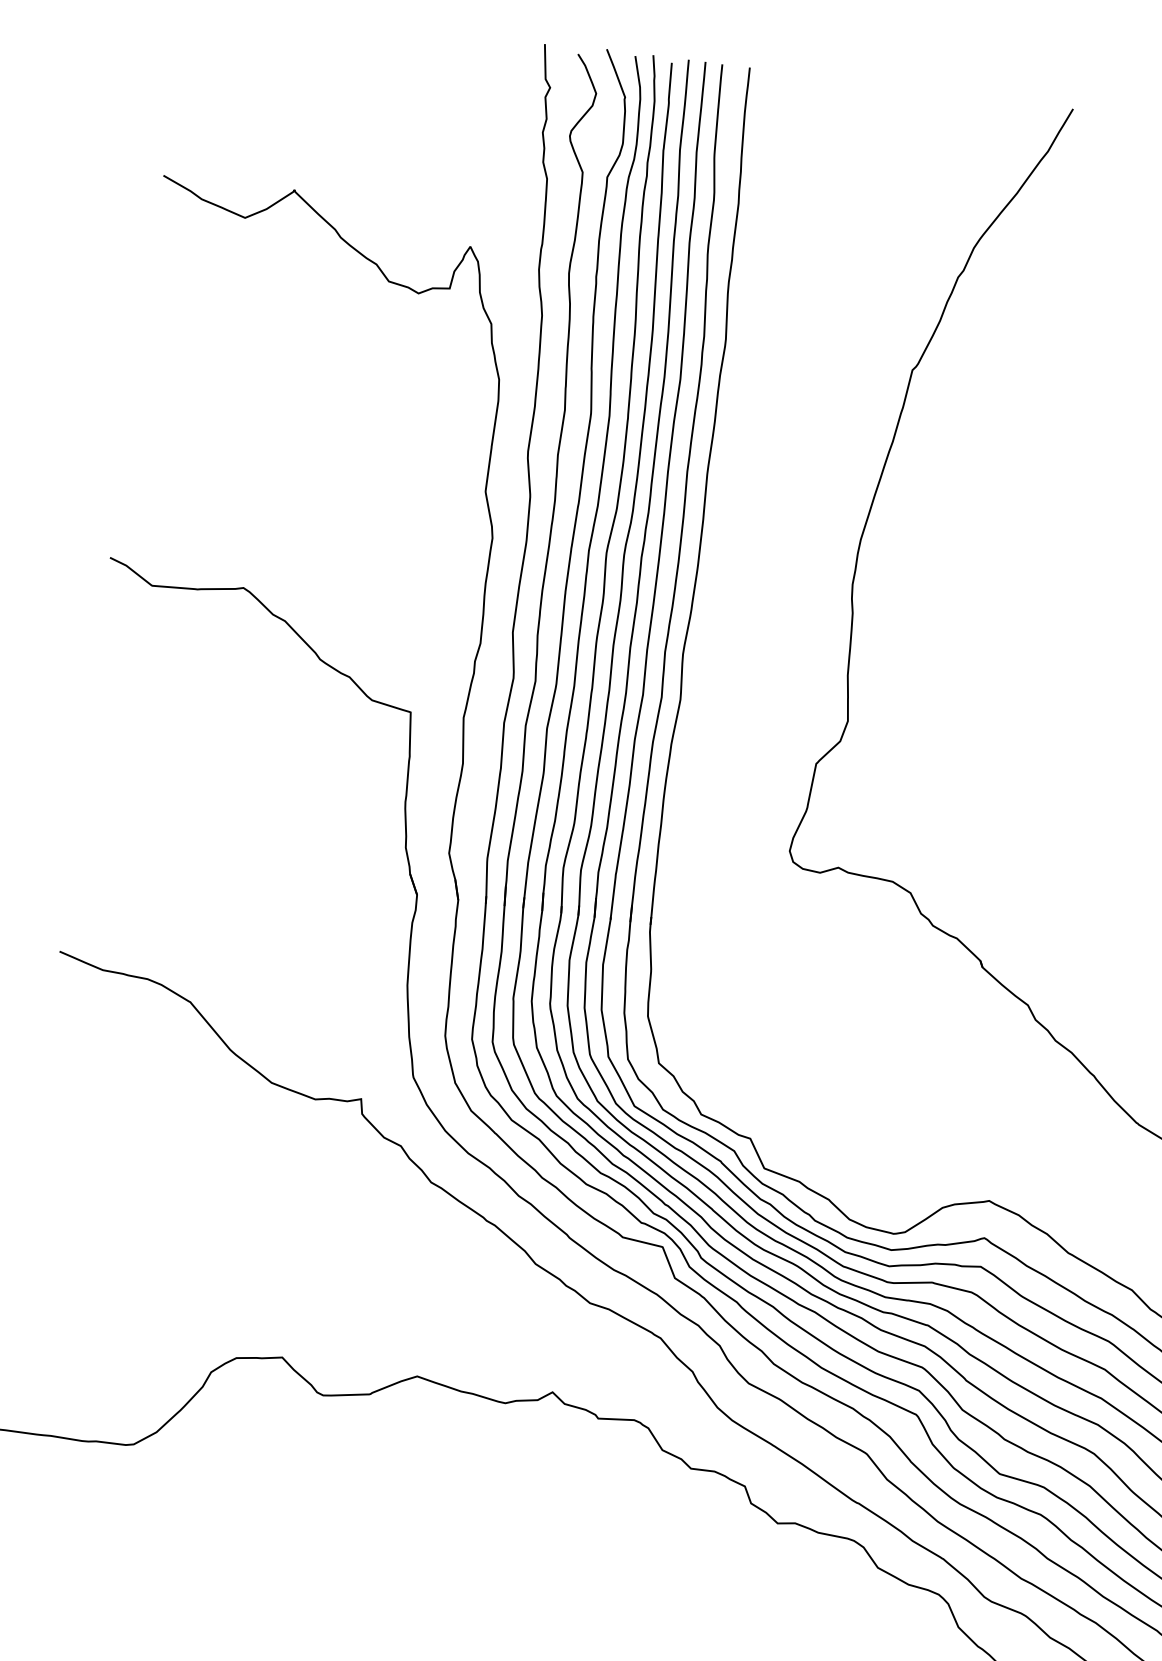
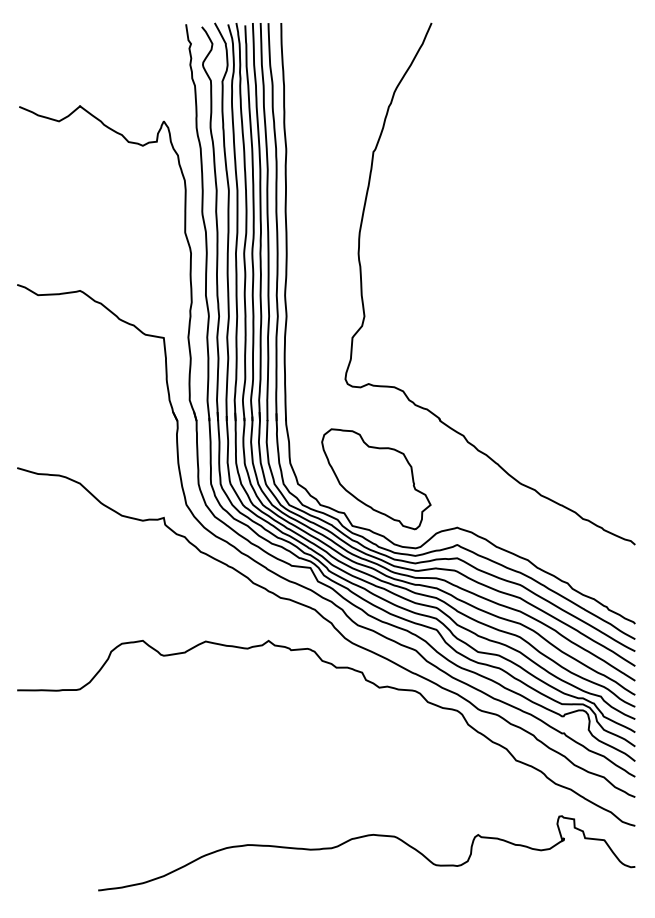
part: (828, 1075) -> (376, 479), added

